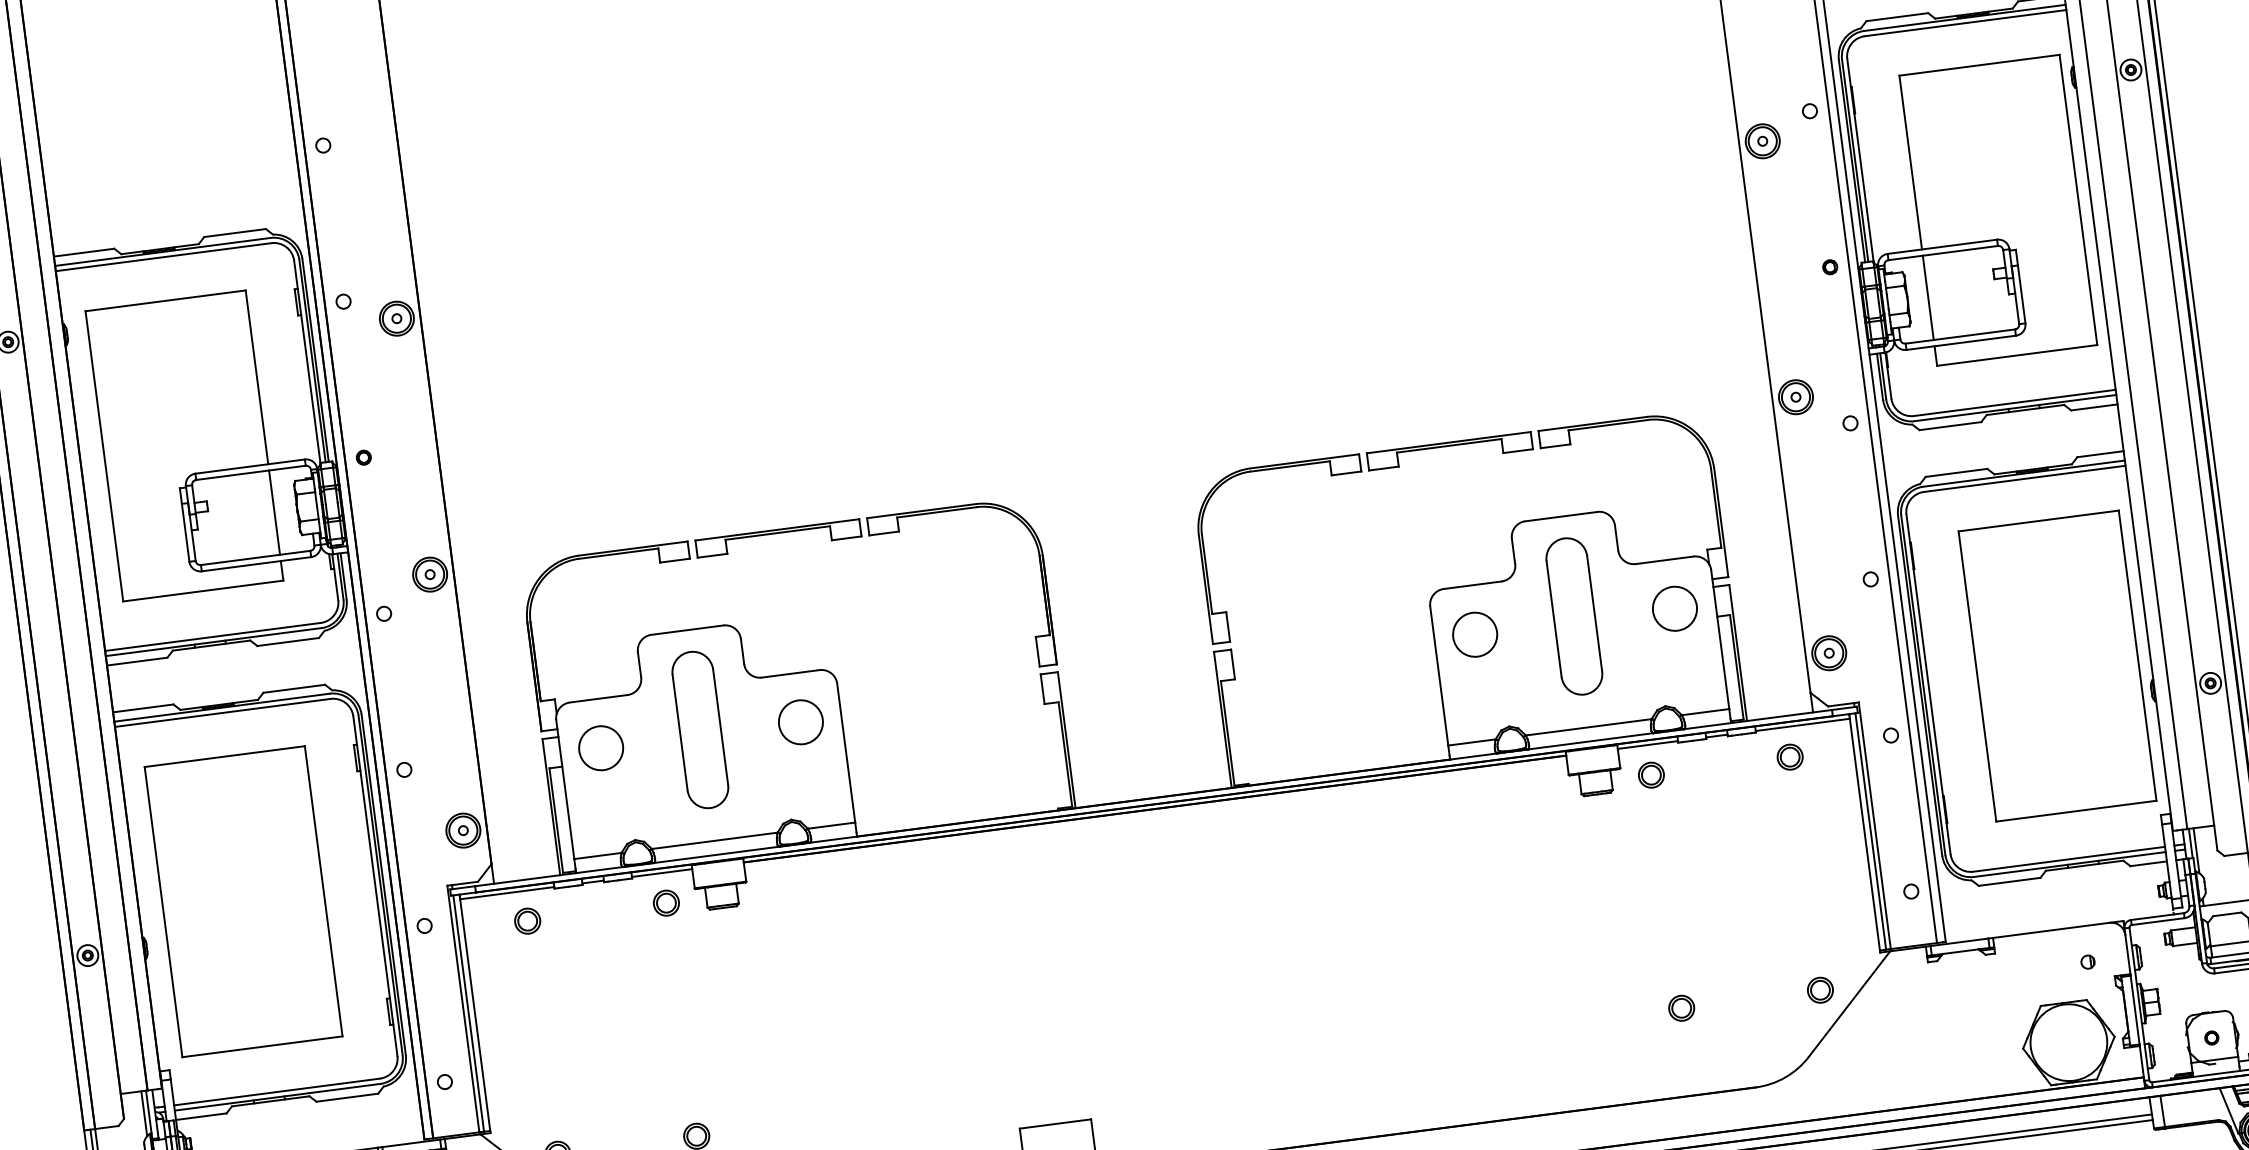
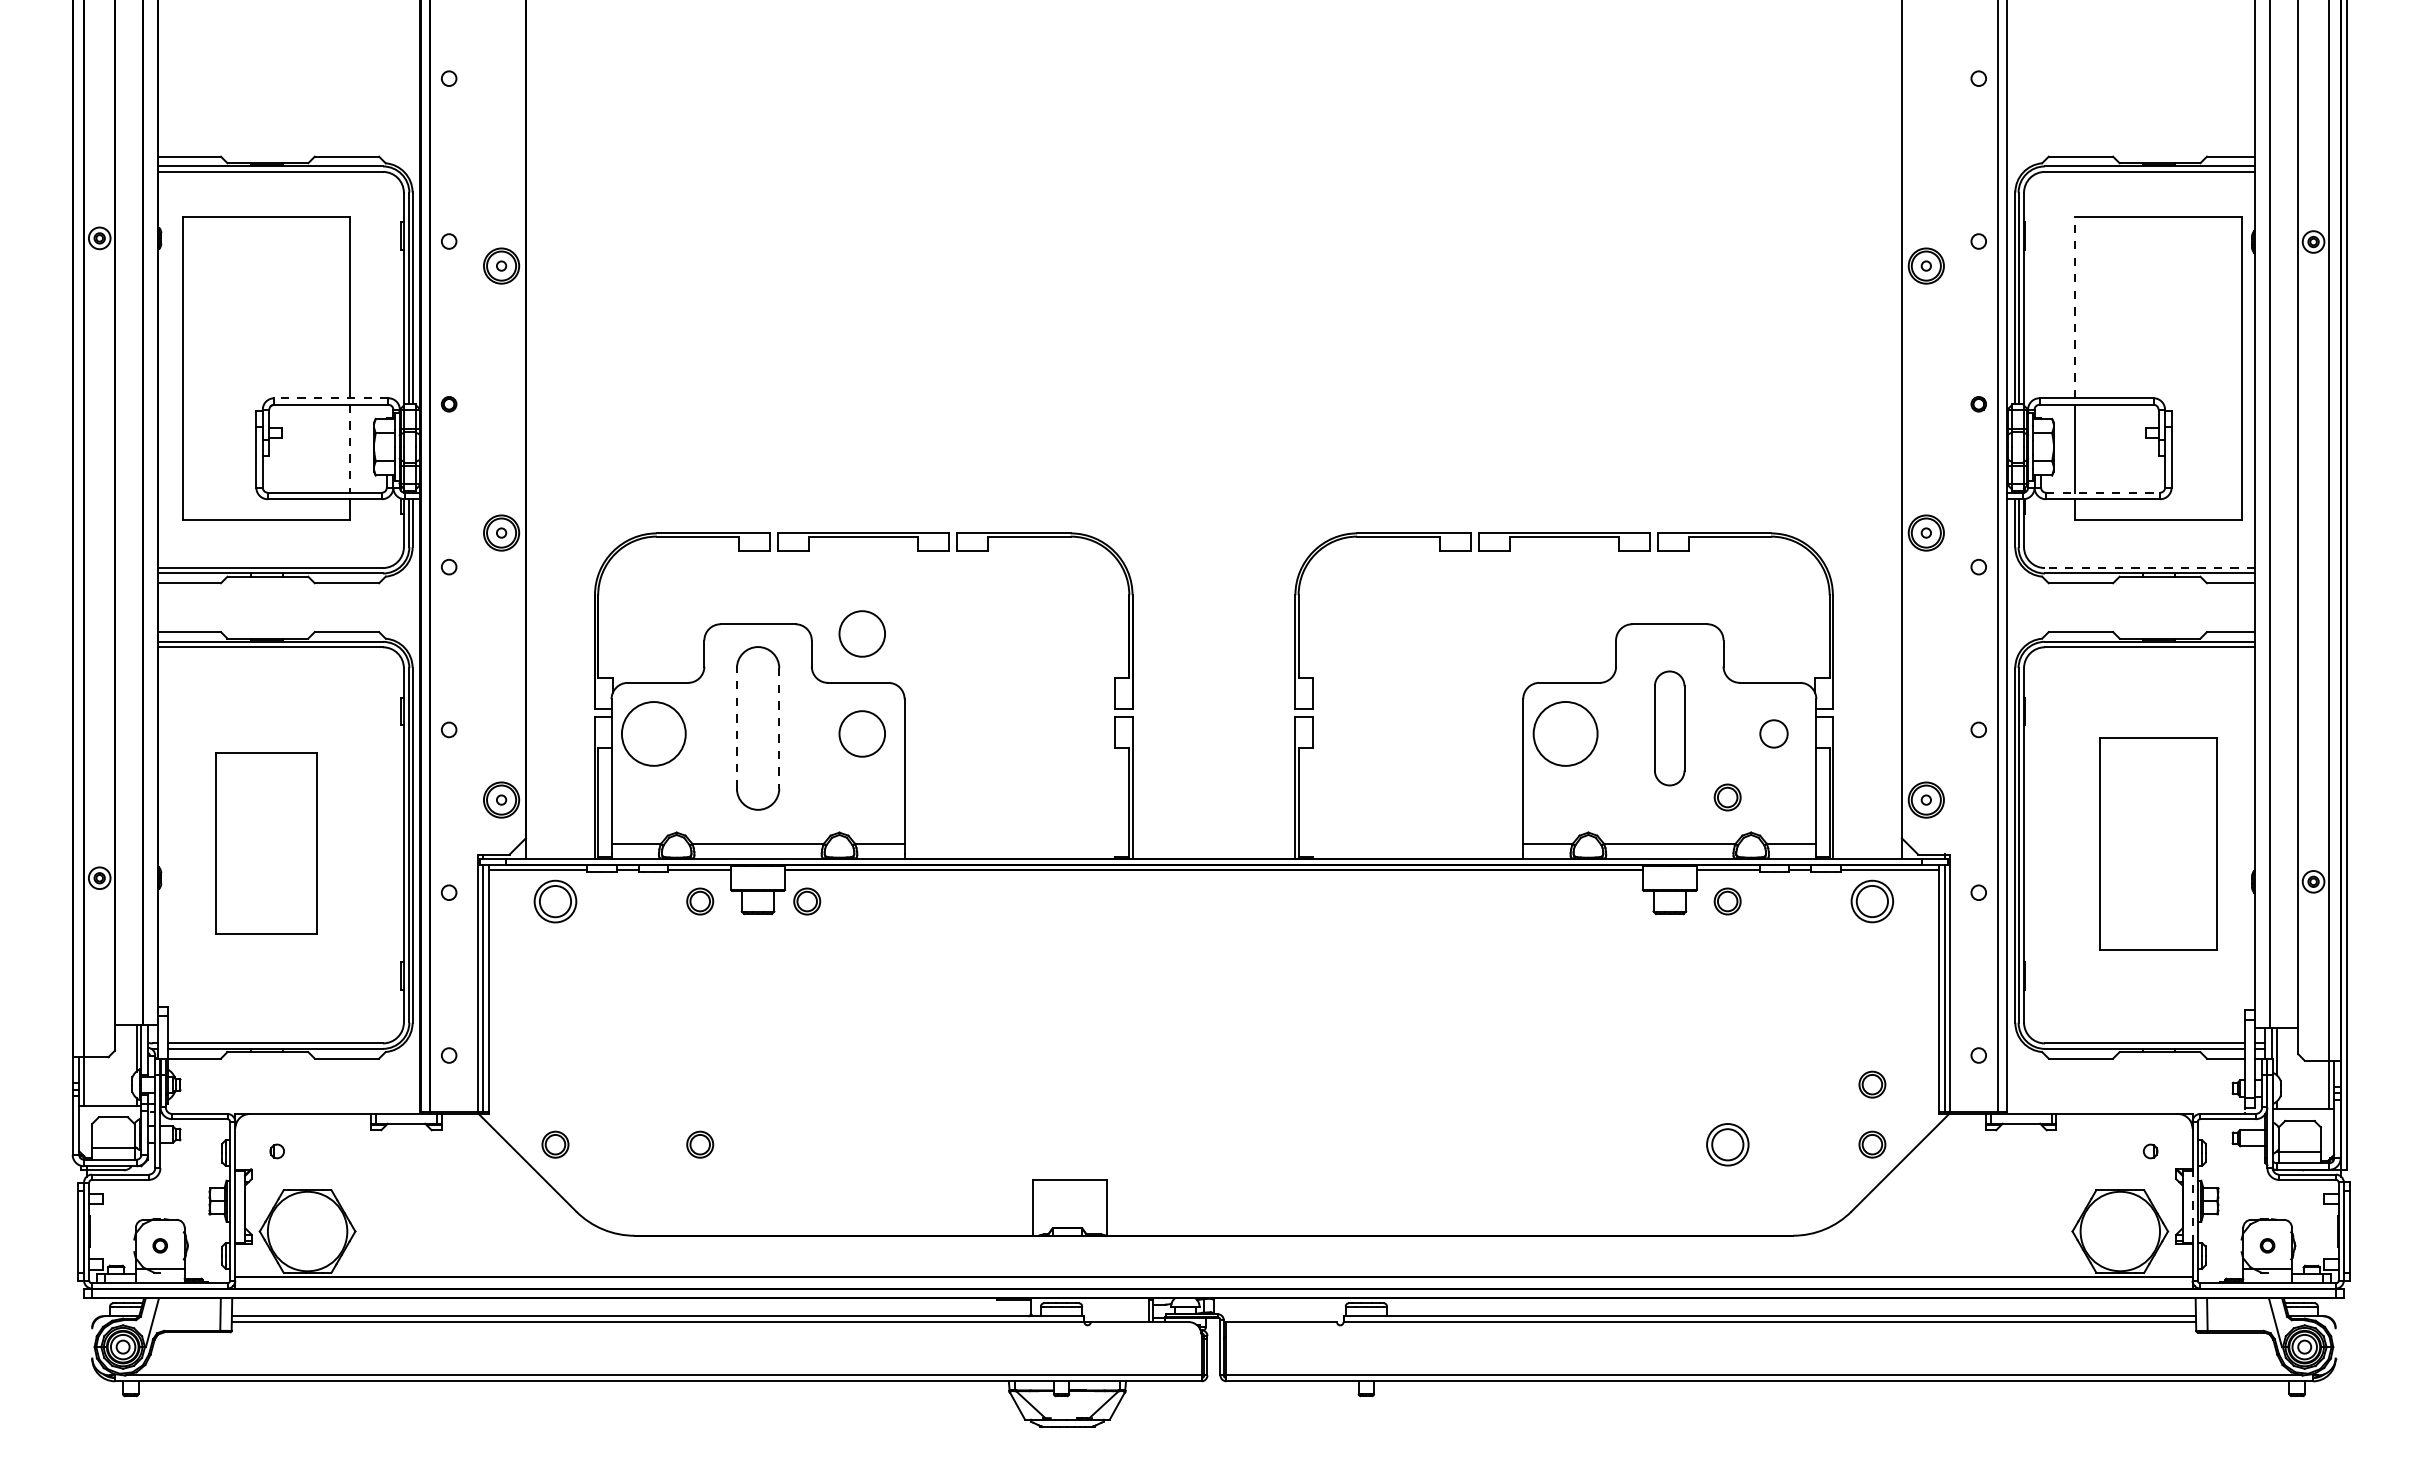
line: (1910, 162) -> (2075, 307), solid -> dashed
line: (1960, 336) -> (2103, 492), solid -> dashed
line: (2014, 403) -> (2149, 568), solid -> dashed
line: (249, 466) -> (330, 398), solid -> dashed
line: (274, 512) -> (350, 448), solid -> dashed
circle: (1674, 608) -> (1773, 733), size x0.6
part: (1574, 616) -> (1669, 728), size x0.7
circle: (787, 626) -> (861, 633), added
circle: (1475, 634) -> (1565, 733), size x1.4
part: (2057, 665) -> (2158, 843), size x0.7
part: (1638, 675) -> (1727, 797), added
line: (720, 727) -> (779, 728), solid -> dashed
line: (679, 731) -> (736, 727), solid -> dashed
circle: (600, 747) -> (653, 733), size x1.4
part: (1790, 757) -> (1872, 901), size x1.6
part: (769, 889) -> (807, 901), added
part: (243, 901) -> (266, 843), size x0.6
part: (527, 921) -> (555, 901), size x1.6
part: (1813, 932) -> (1872, 1084), added
part: (1681, 1008) -> (1727, 1144), size x1.6
line: (2134, 1009) -> (2192, 1206), solid -> dashed

